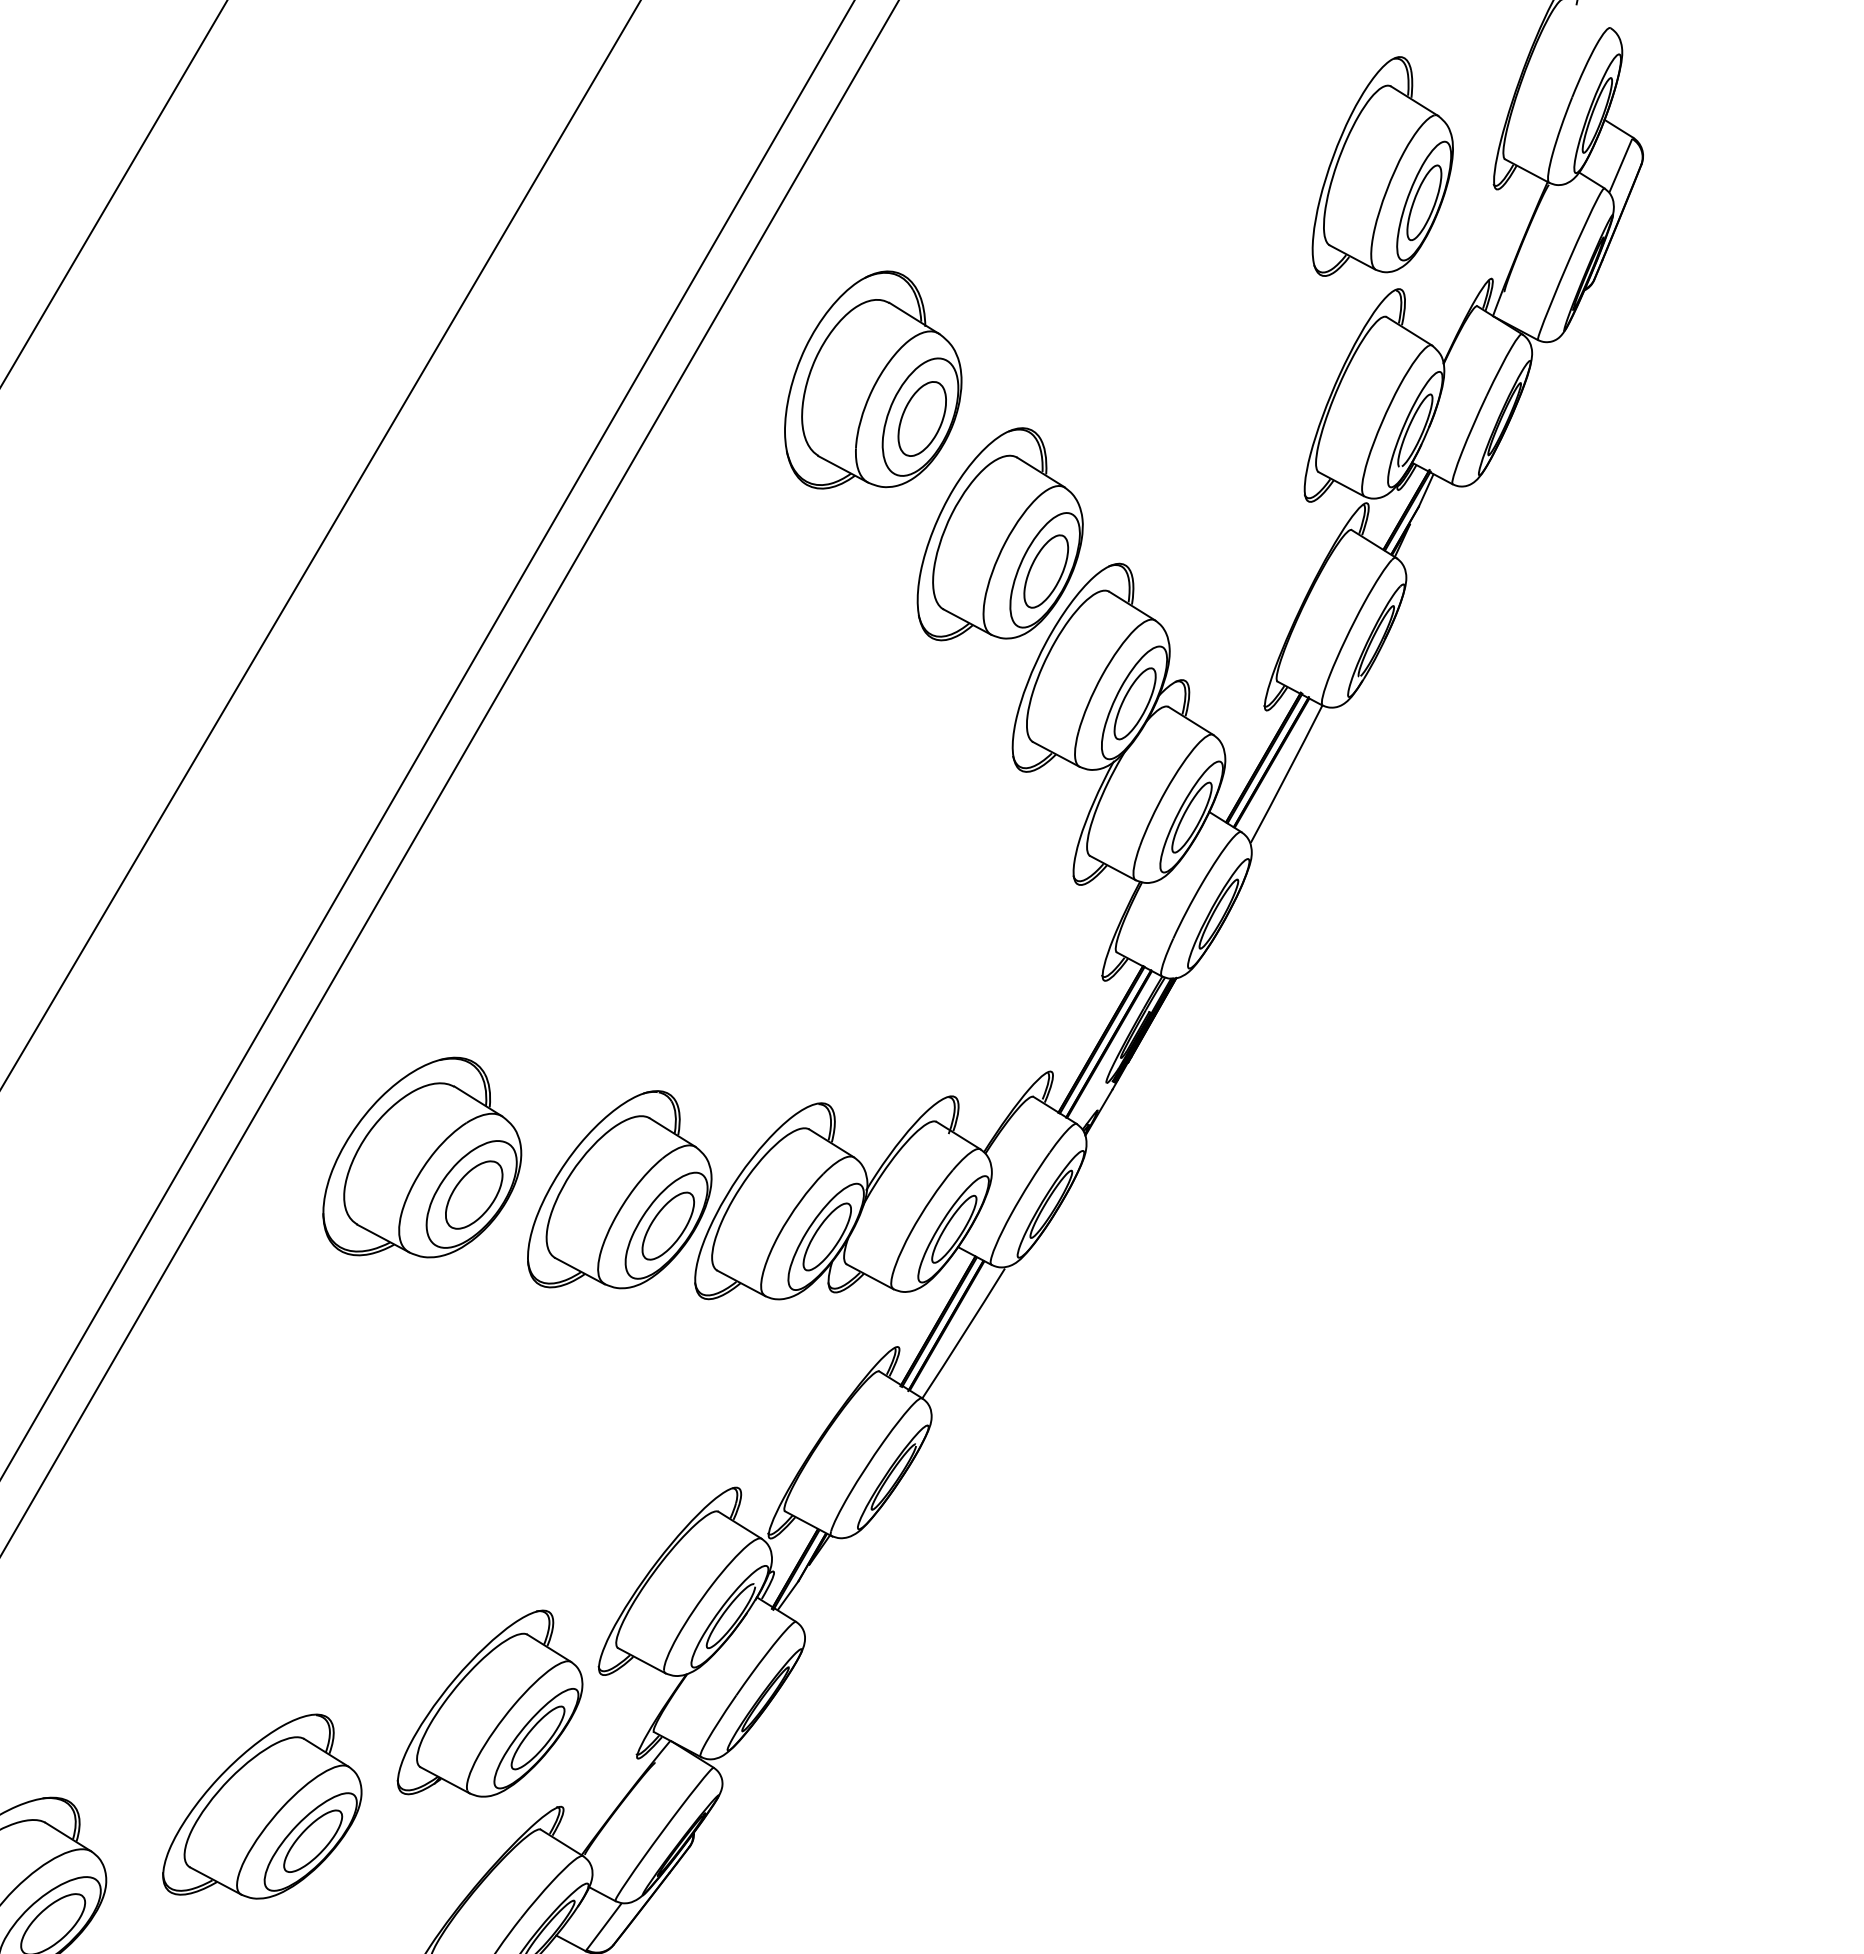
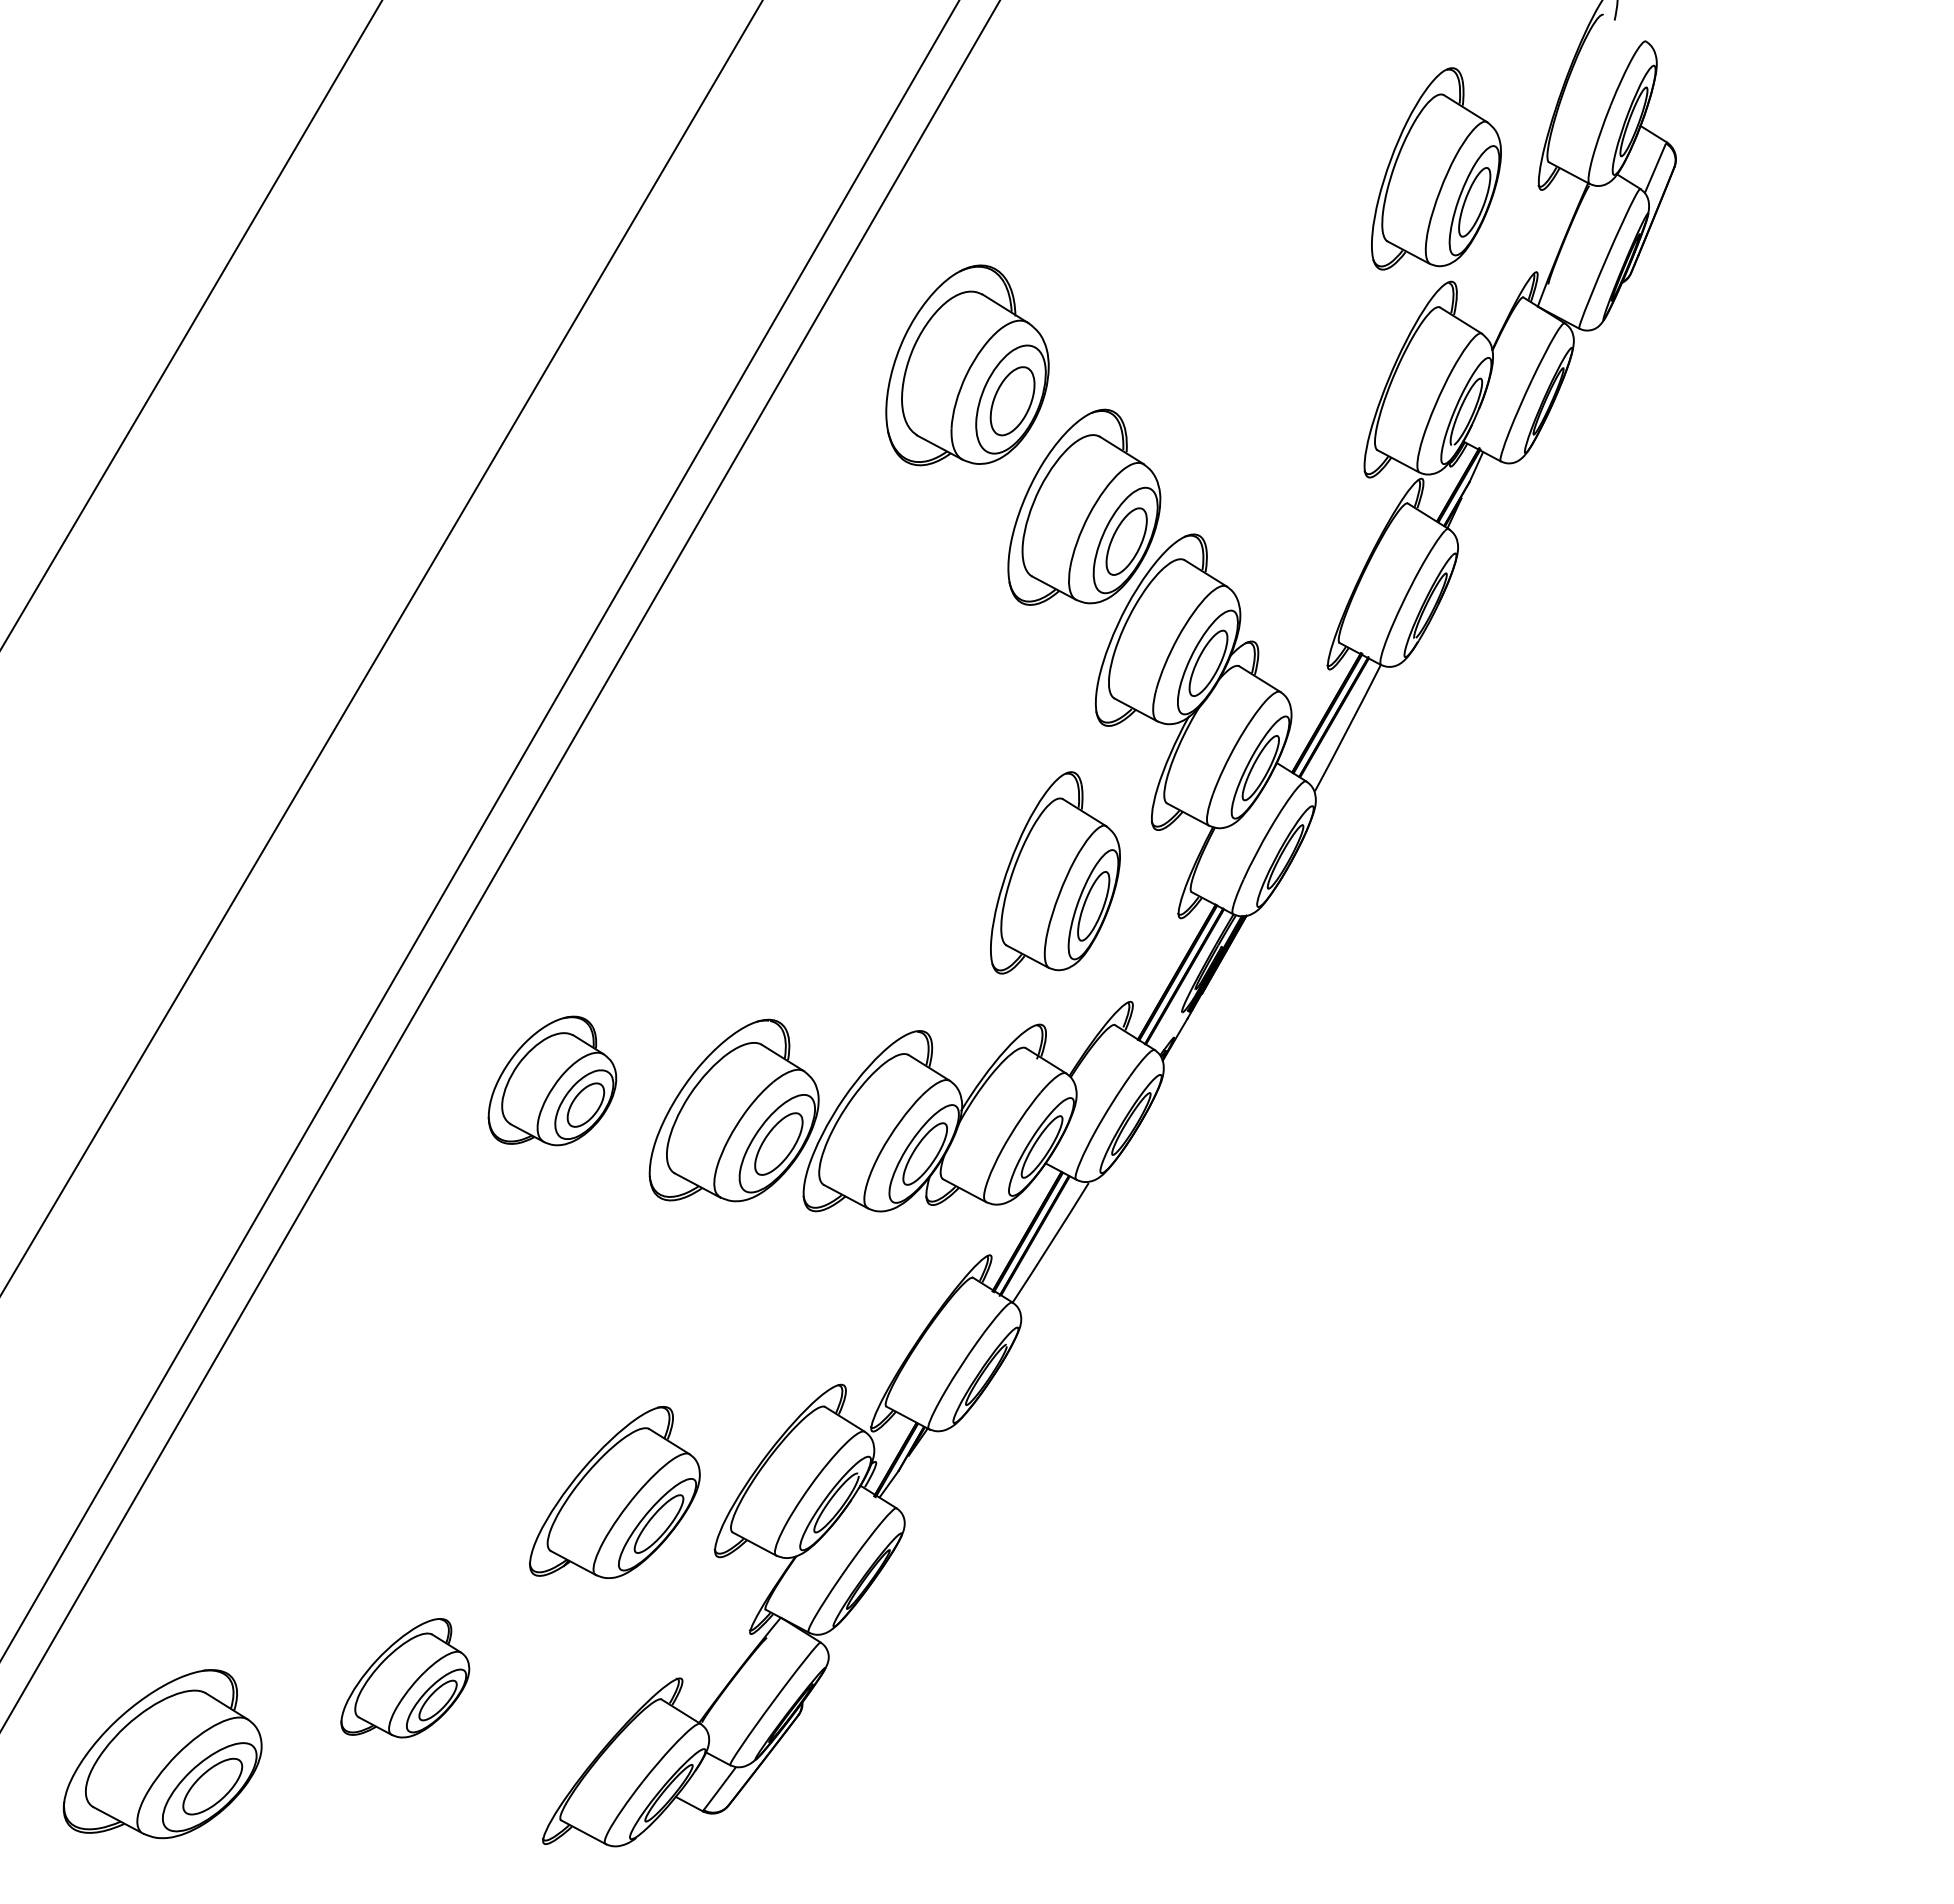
part: (968, 931) -> (1055, 872), added
part: (422, 1157) -> (552, 1080), size x0.7
part: (489, 1703) -> (614, 1492), moved
part: (262, 1805) -> (405, 1677), size x0.7

